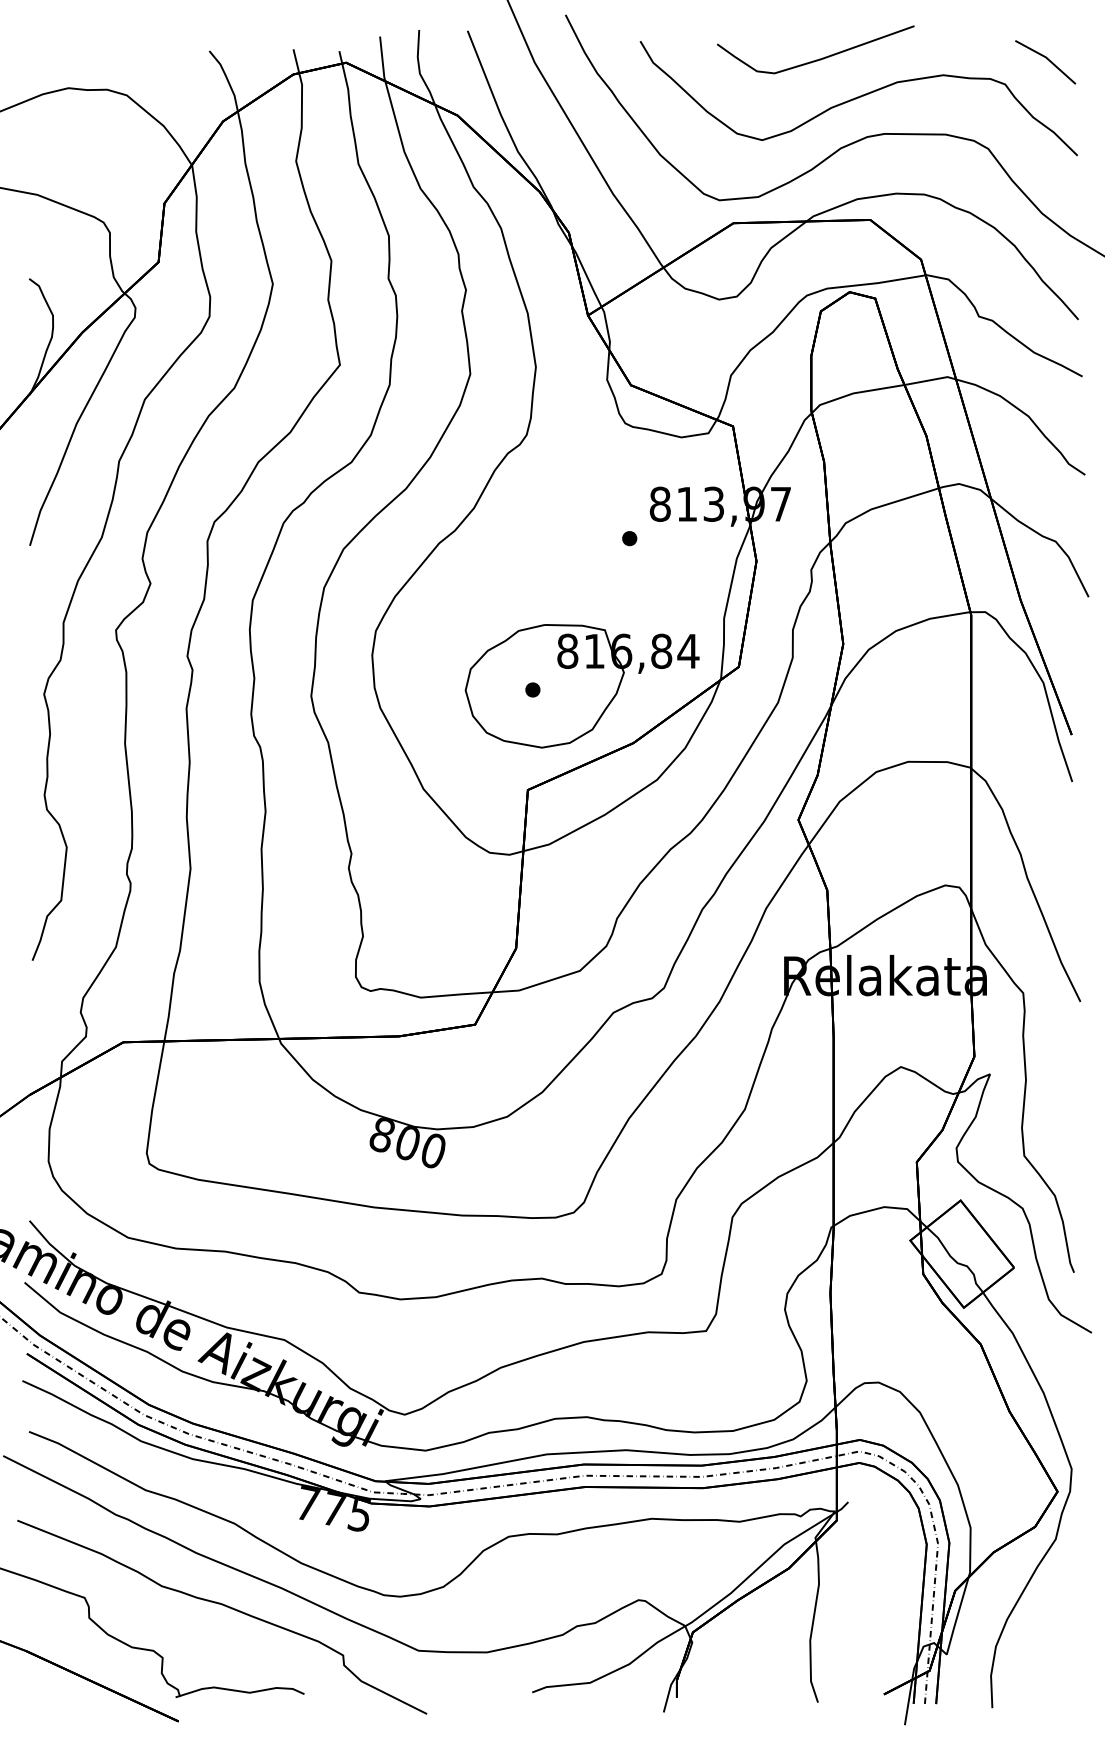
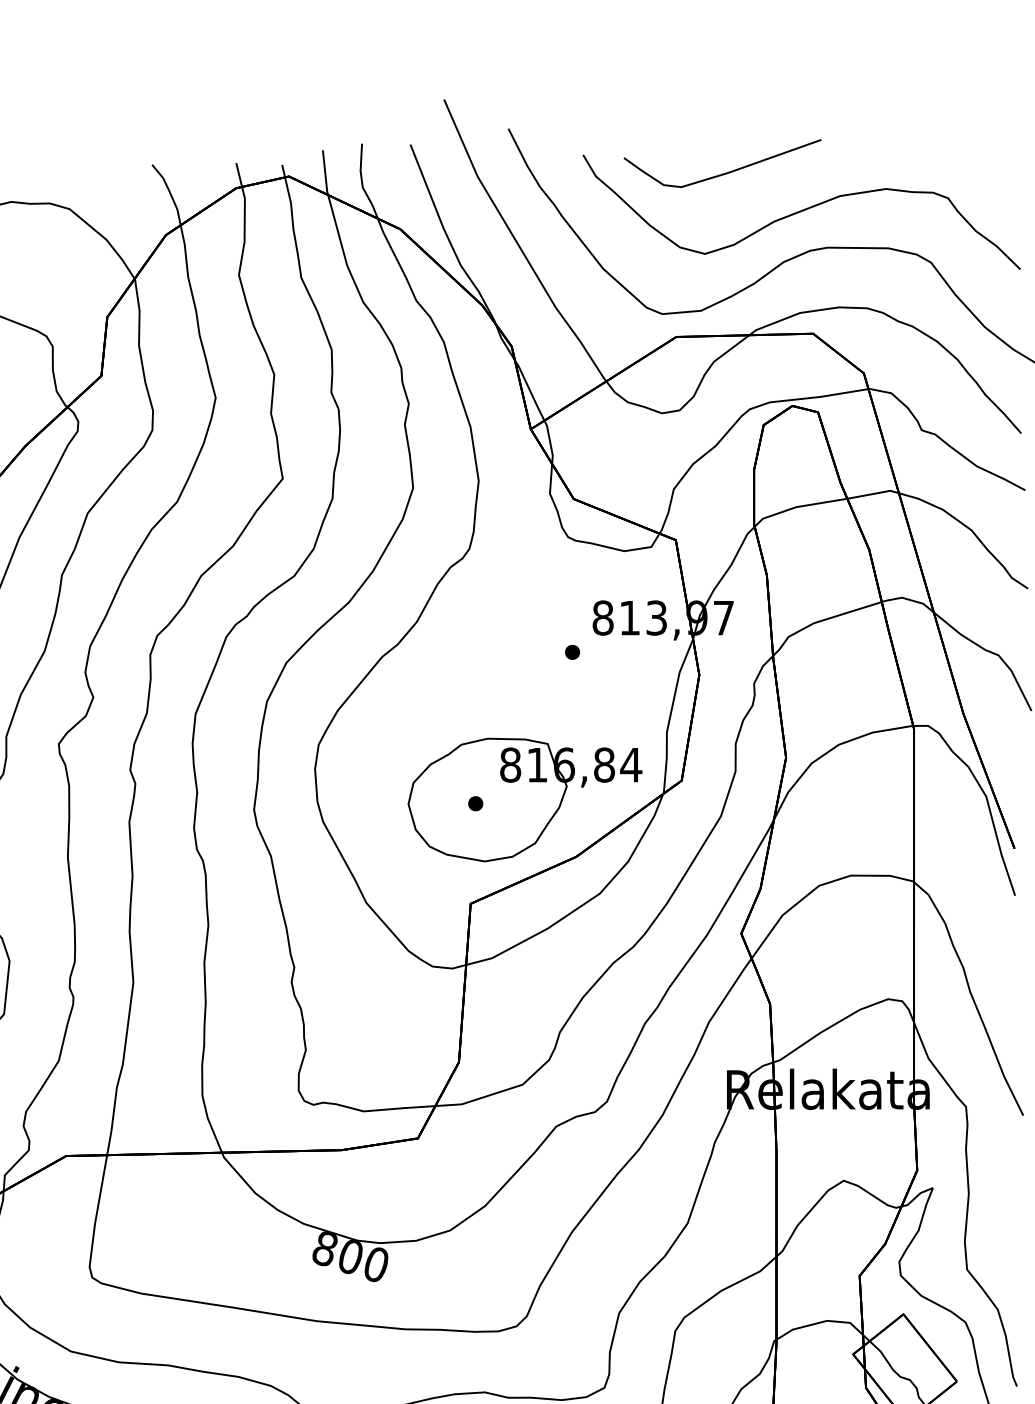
curve: (819, 58) -> (726, 172), moved
line: (1047, 60) -> (990, 174), removed

